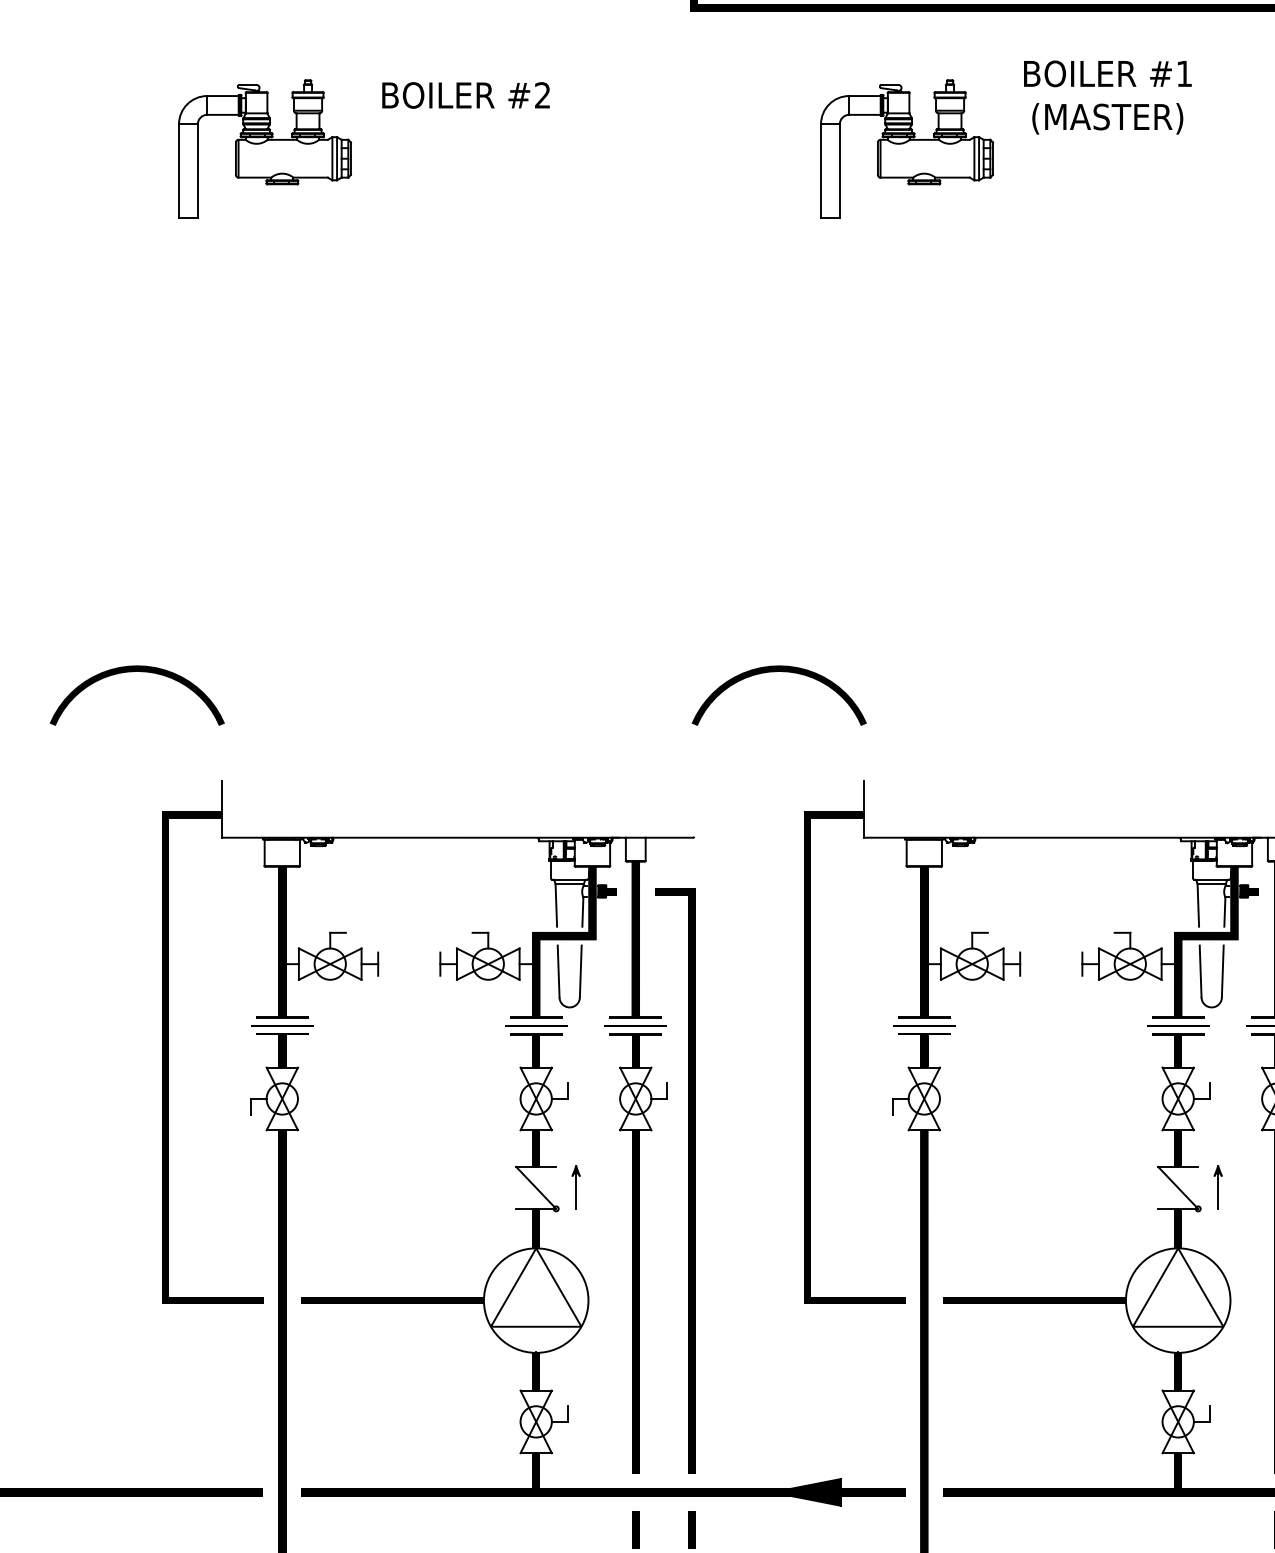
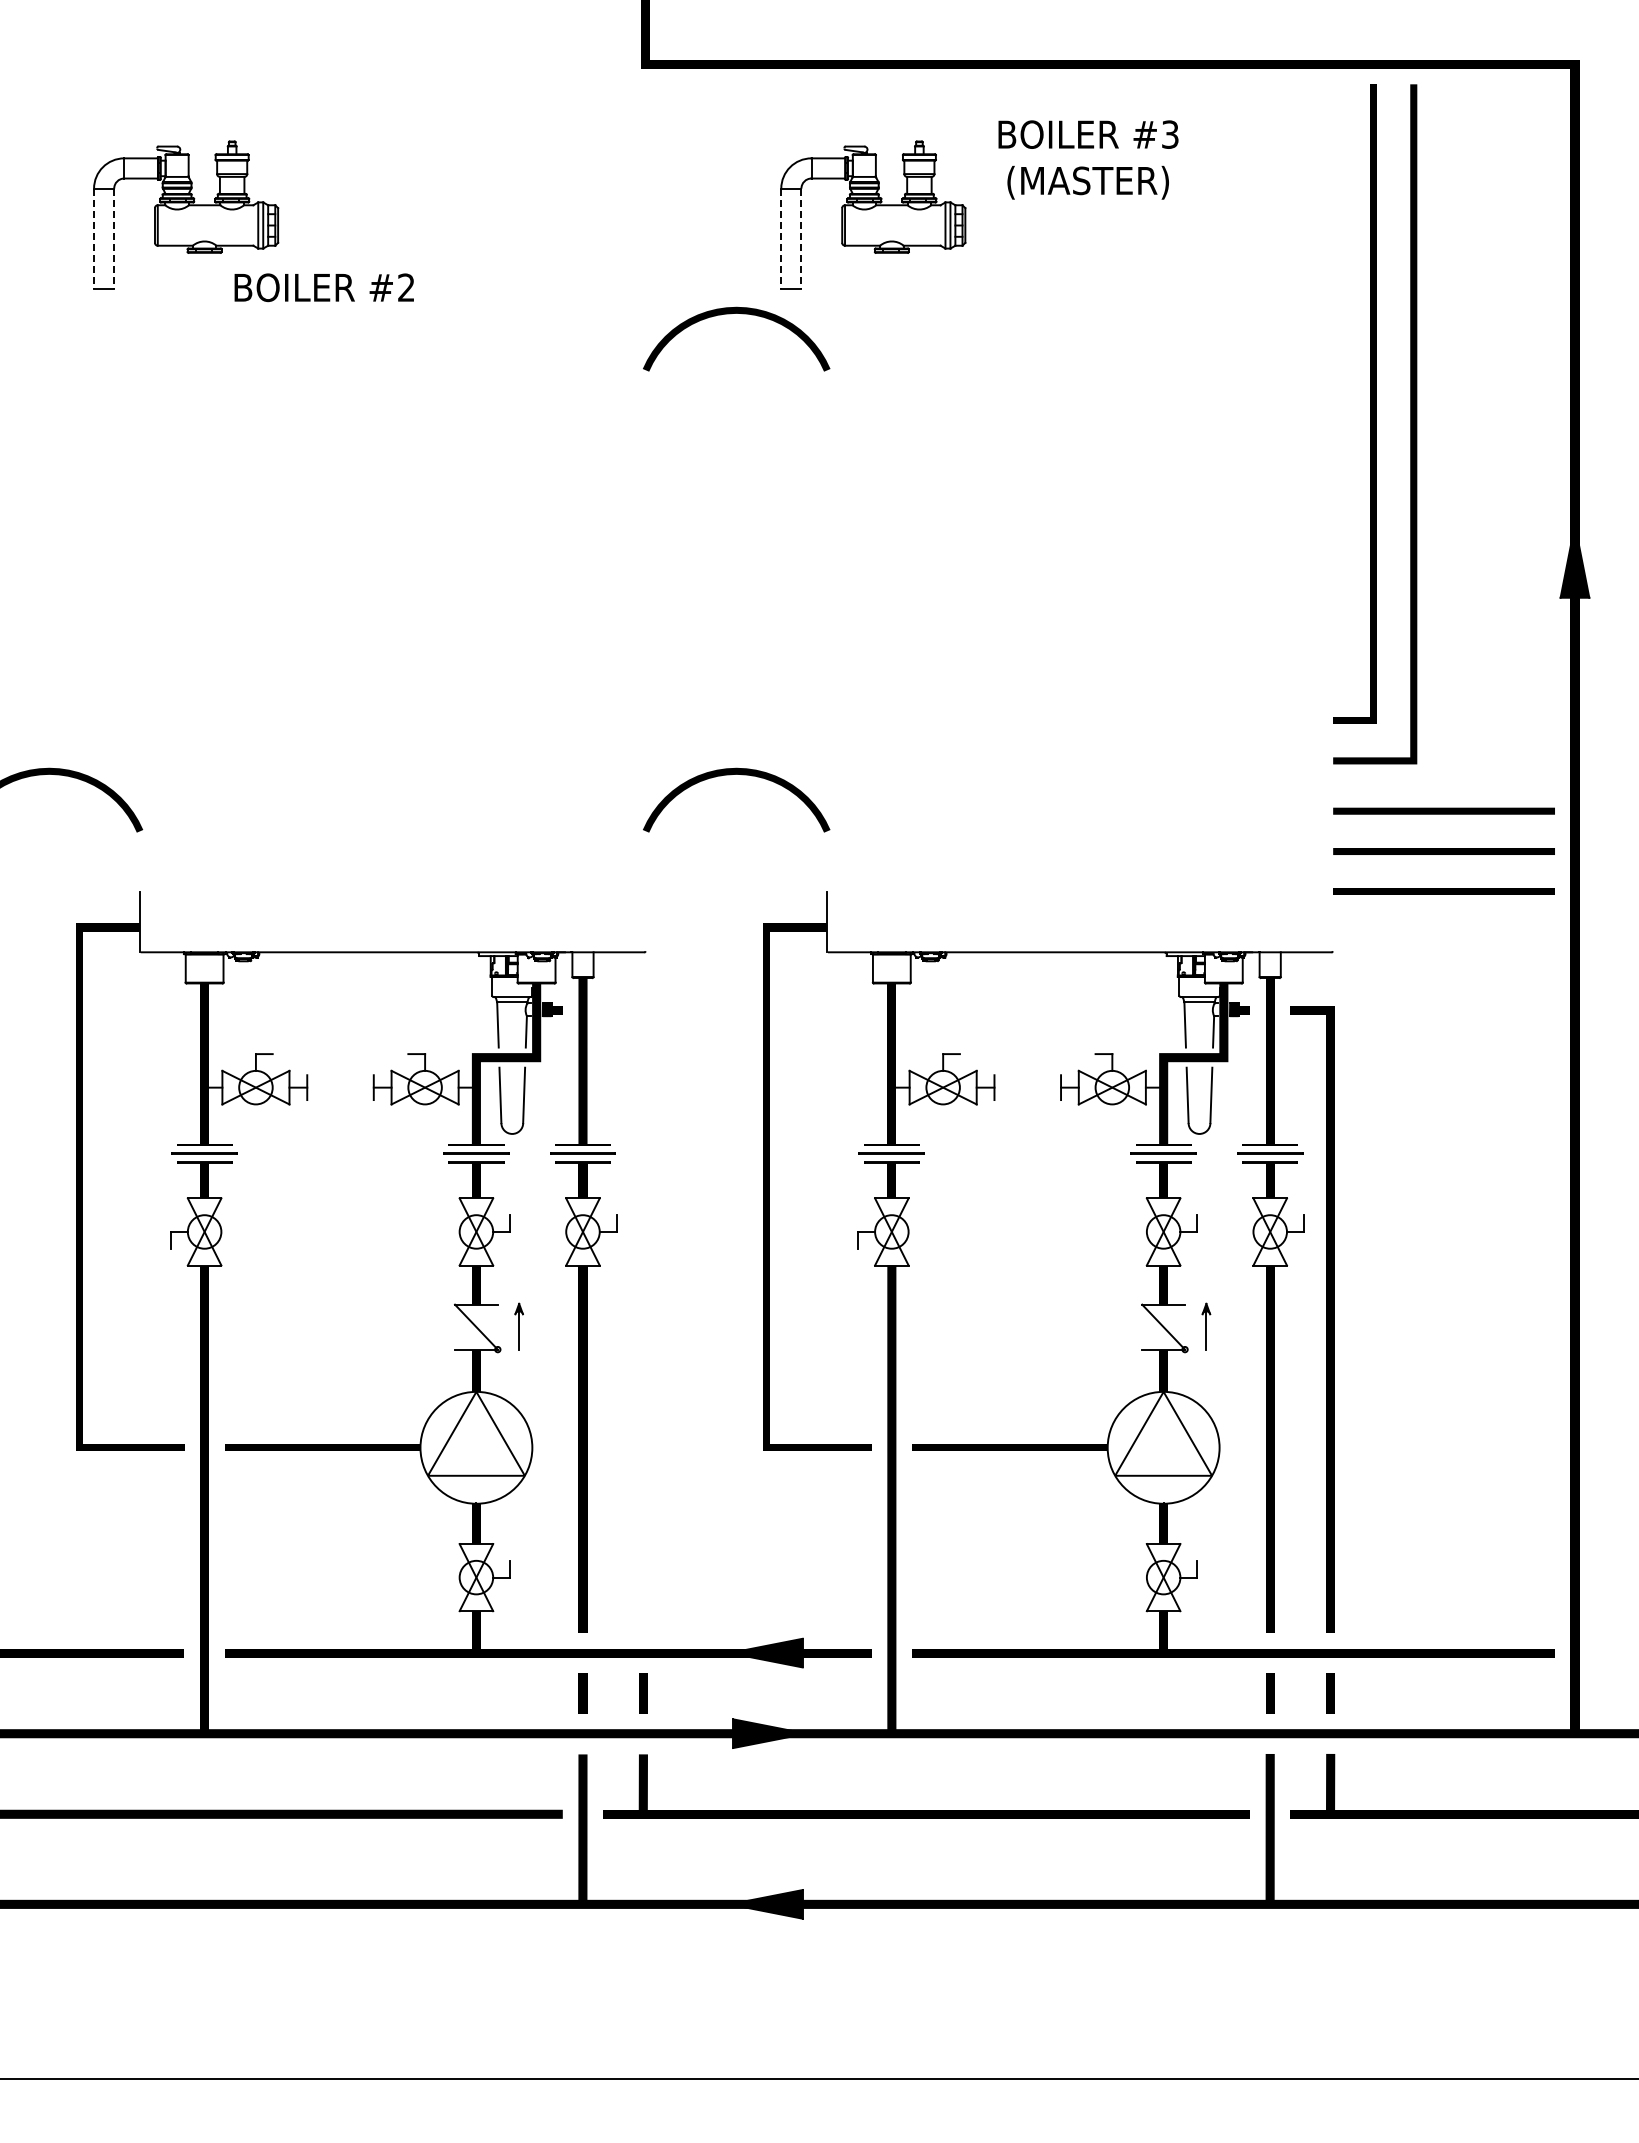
text: (1184, 73) -> (1170, 134), #1 -> #3
text: (465, 95) -> (323, 287), moved
line: (179, 170) -> (94, 238), solid -> dashed
line: (198, 170) -> (114, 238), solid -> dashed
line: (821, 170) -> (781, 238), solid -> dashed
line: (839, 170) -> (801, 238), solid -> dashed
curve: (773, 241) -> (730, 314), added
line: (688, 1180) -> (639, 1319), removed

